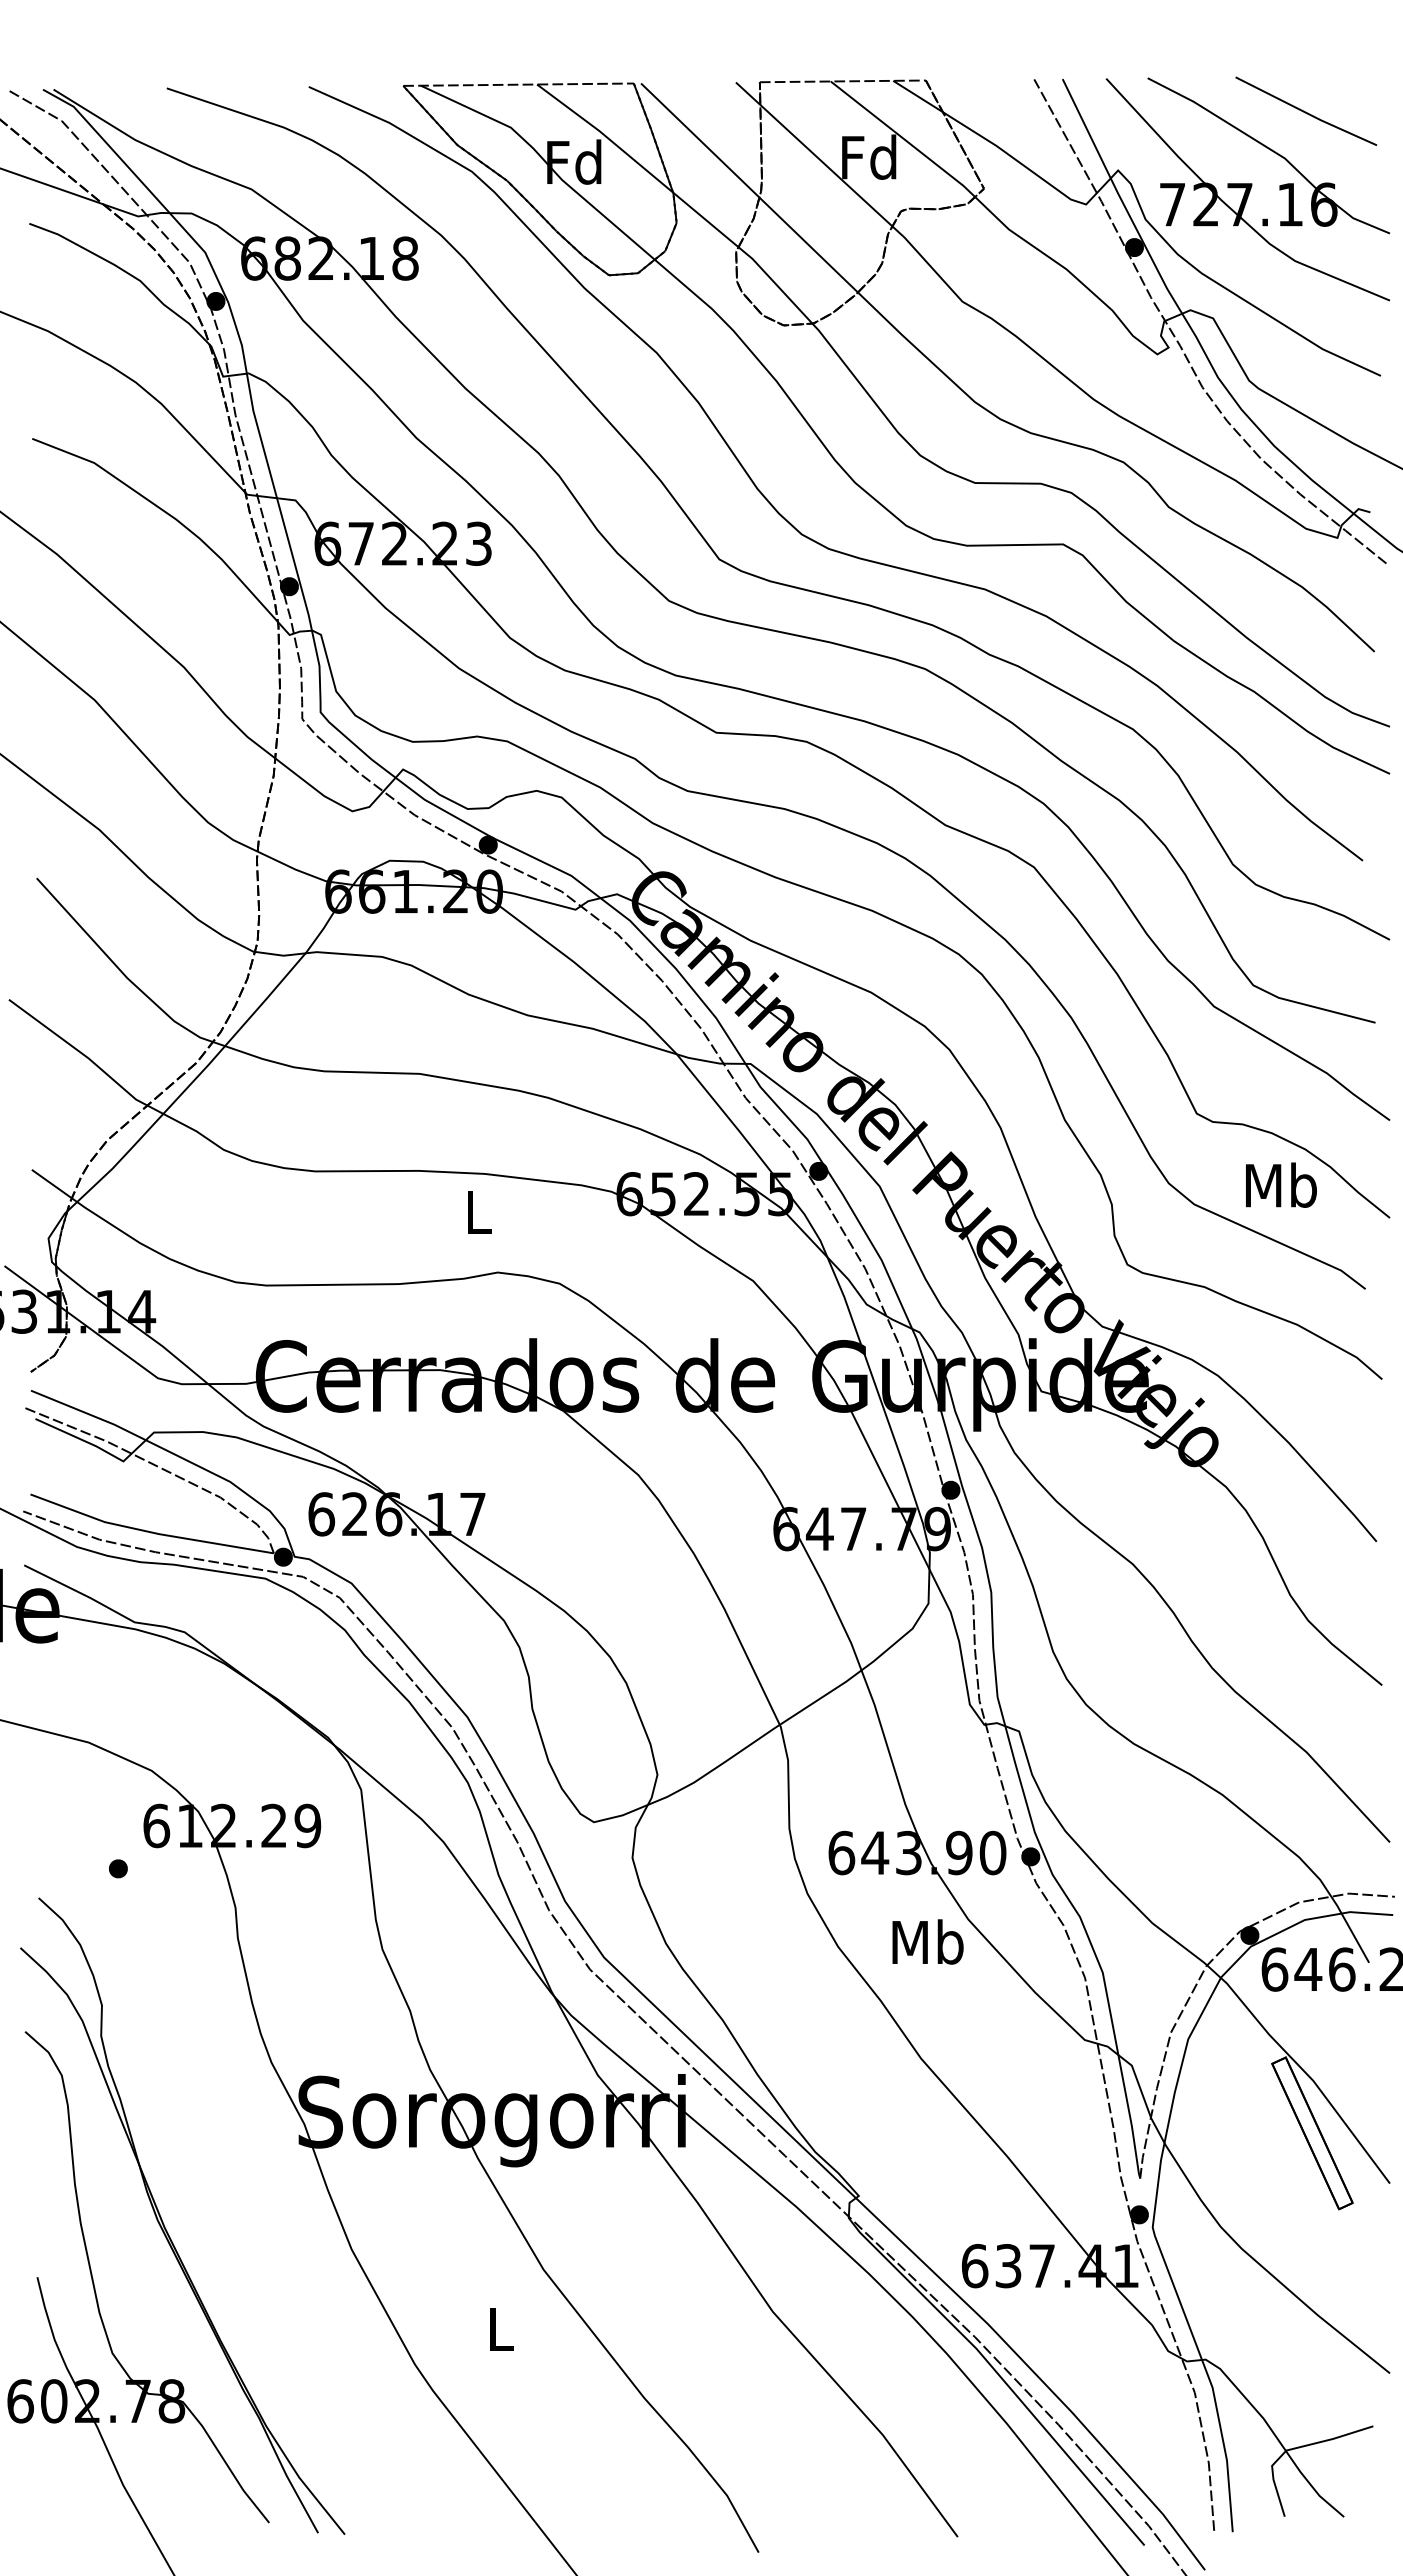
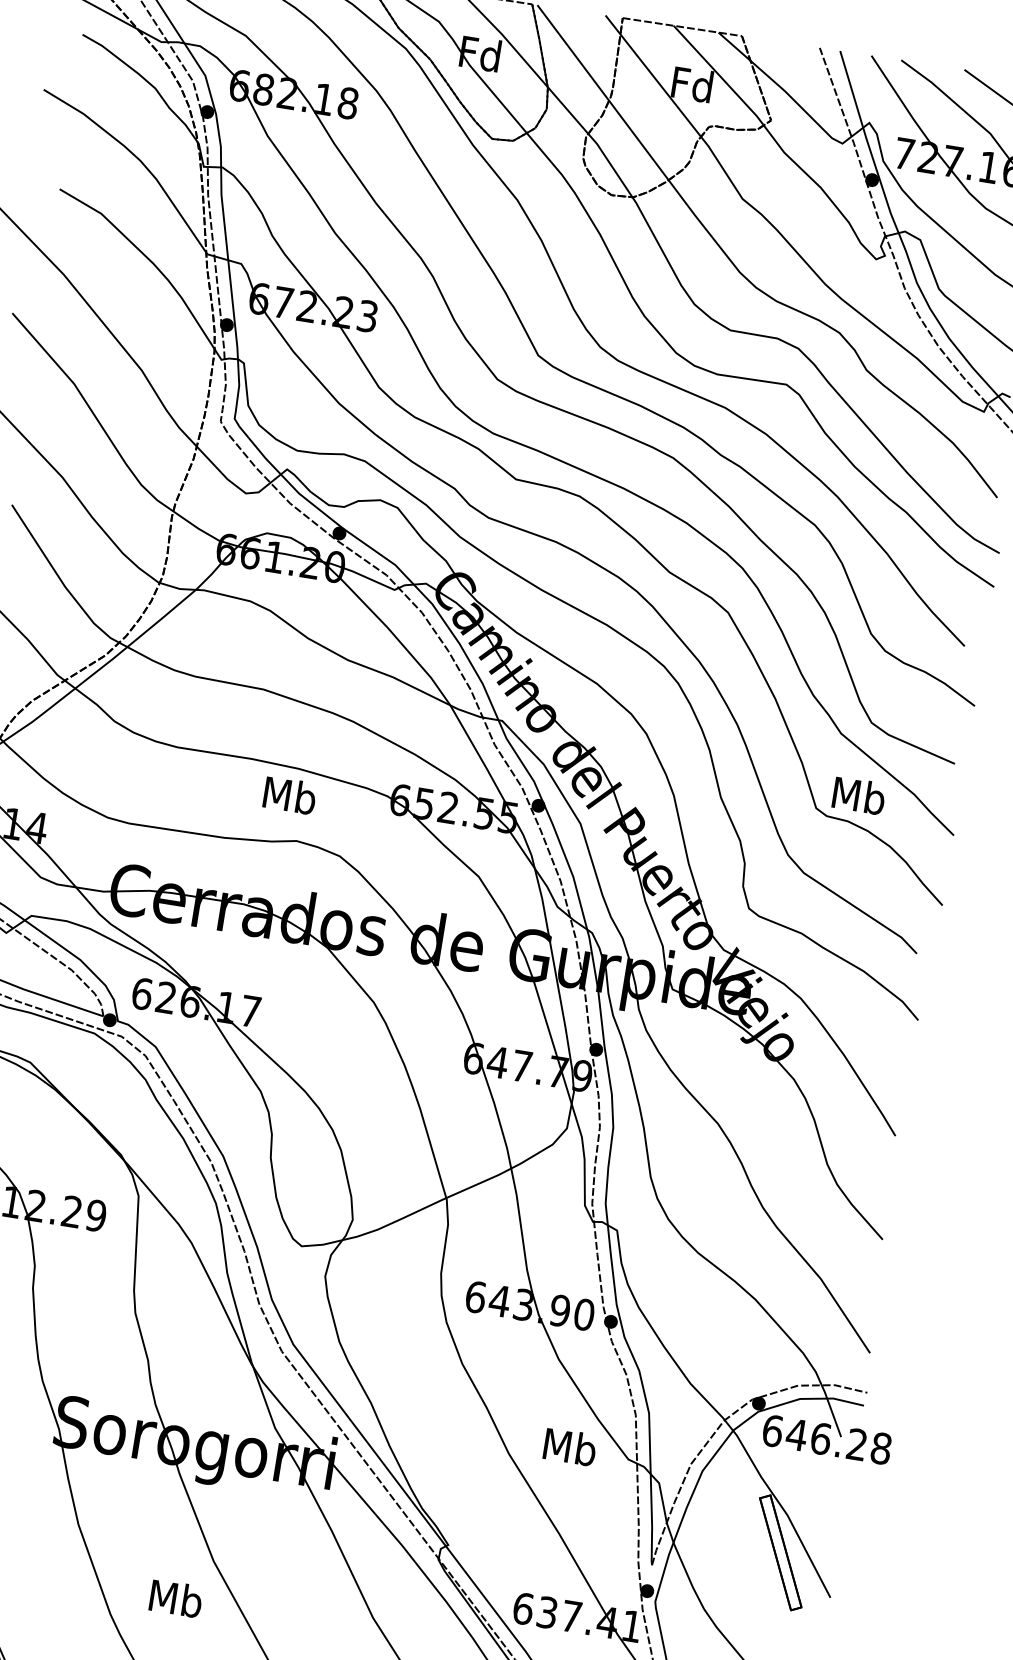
text: (1281, 1184) -> (859, 795), moved
text: (478, 1211) -> (289, 795), L -> Mb
text: (927, 1941) -> (569, 1446), moved
text: (500, 2328) -> (175, 1598), L -> Mb

